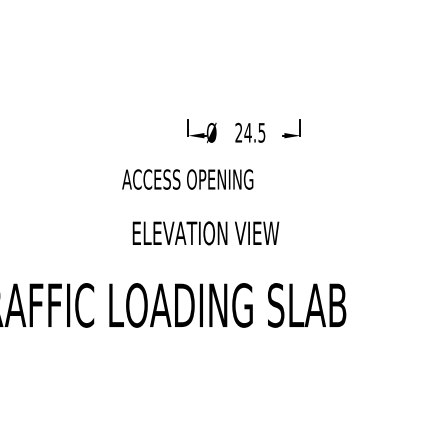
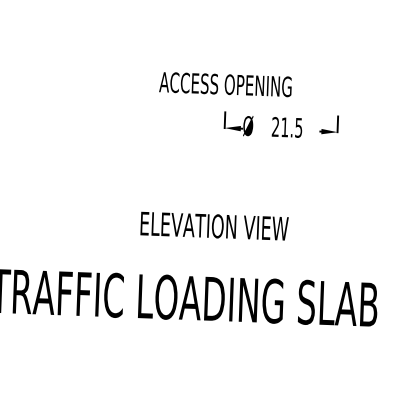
text: (247, 132) -> (284, 127), 24.5 -> 21.5
text: (187, 179) -> (225, 84), moved
text: (205, 233) -> (214, 226), moved

